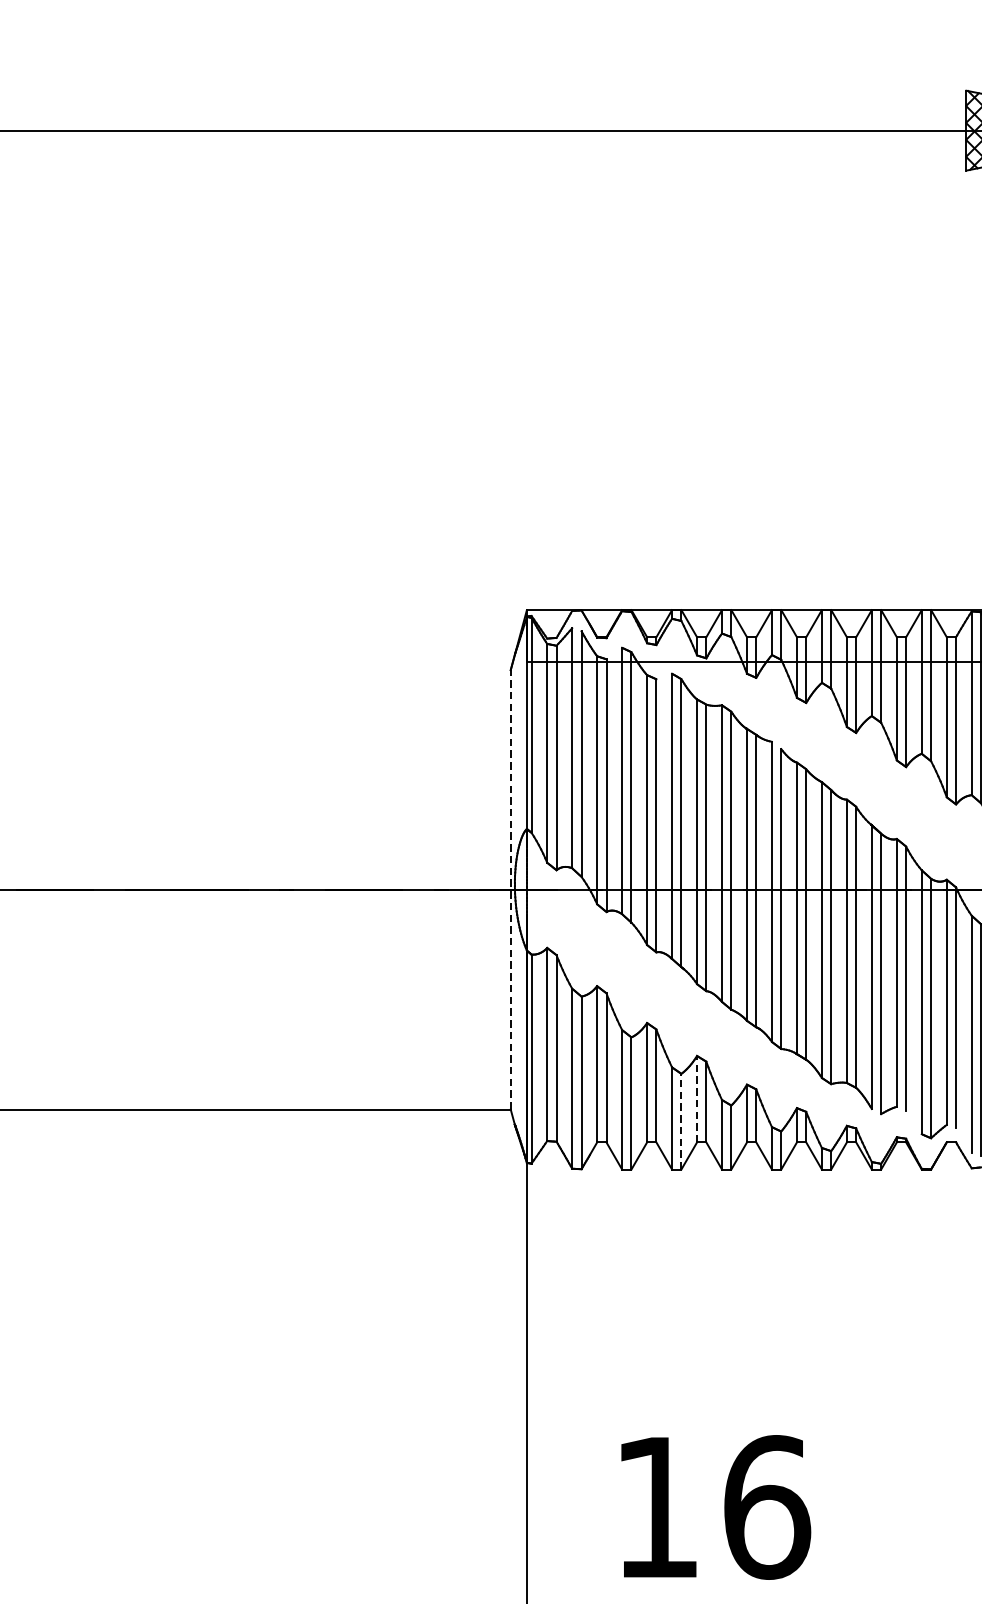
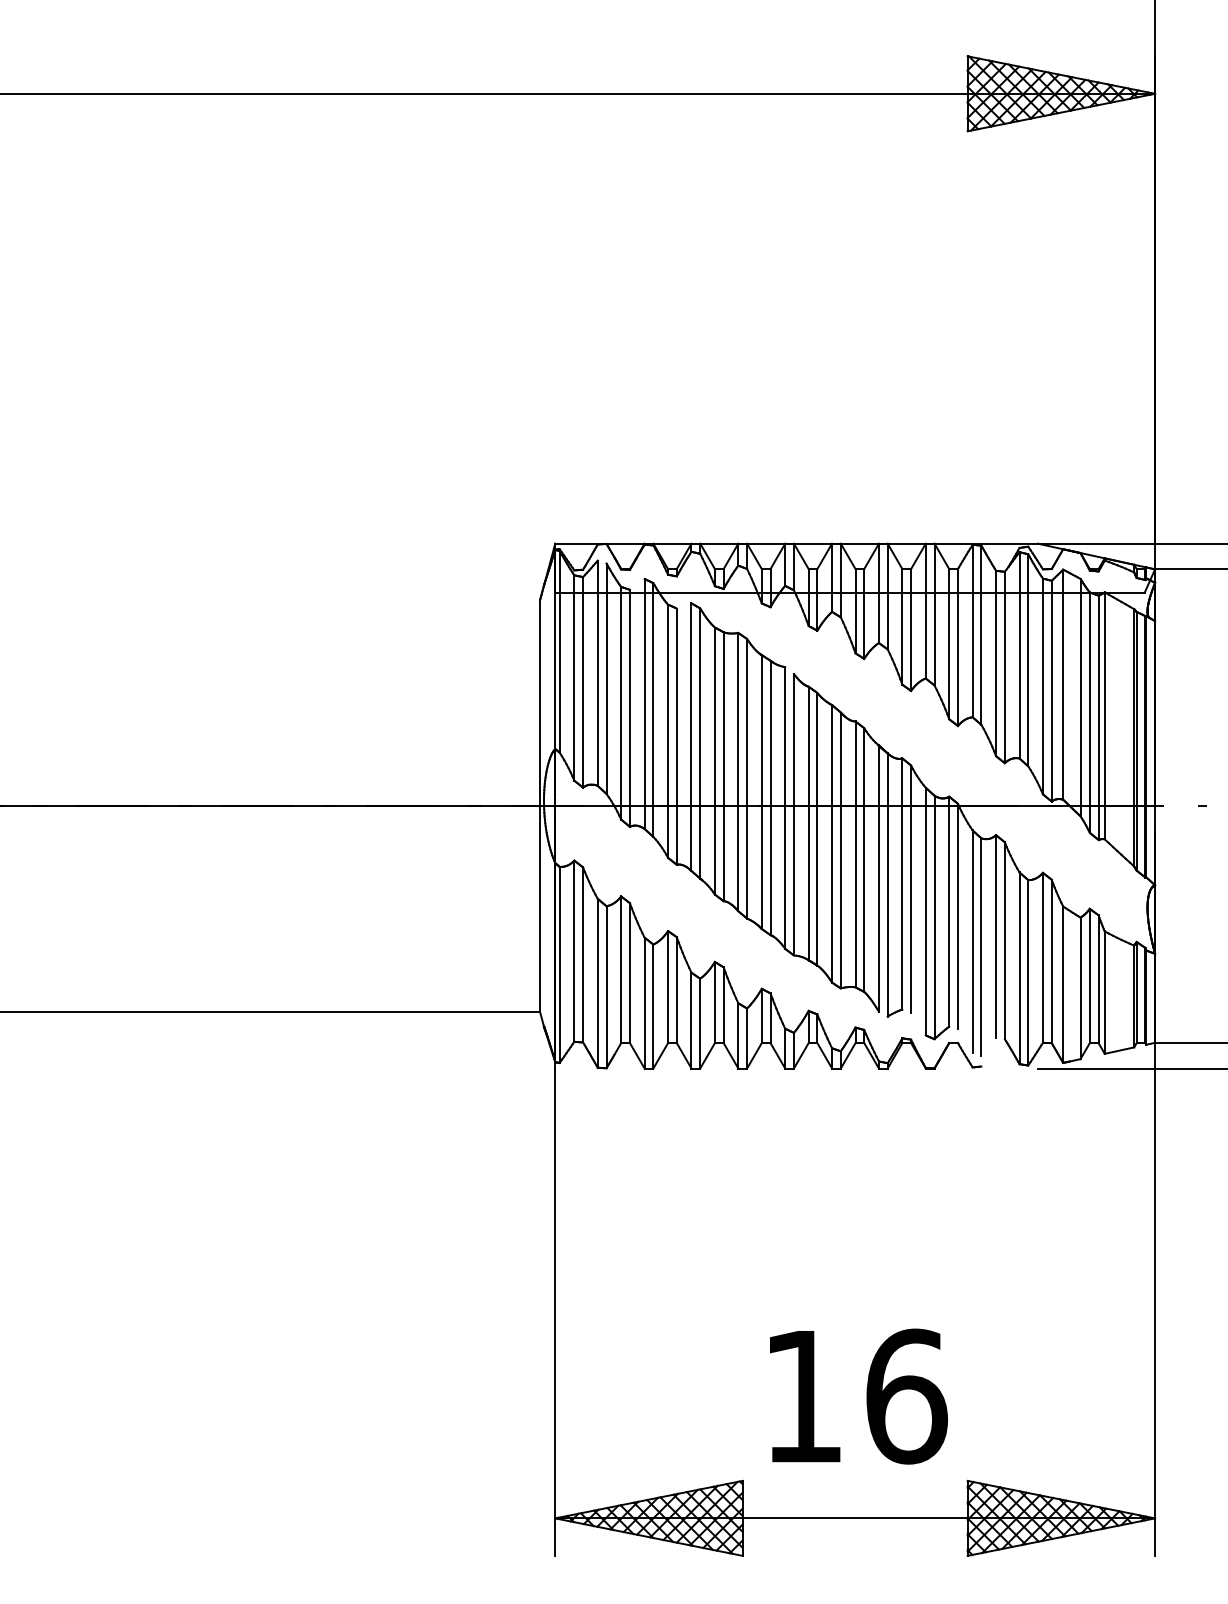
line: (511, 889) -> (540, 805), dashed -> solid
line: (696, 1099) -> (714, 1002), dashed -> solid
line: (681, 1121) -> (700, 1023), dashed -> solid
text: (715, 1507) -> (858, 1396), moved

